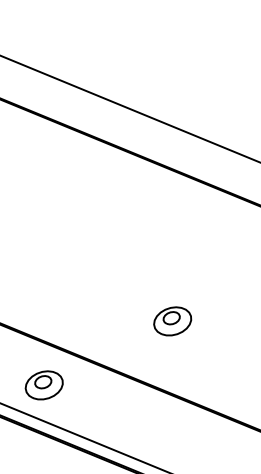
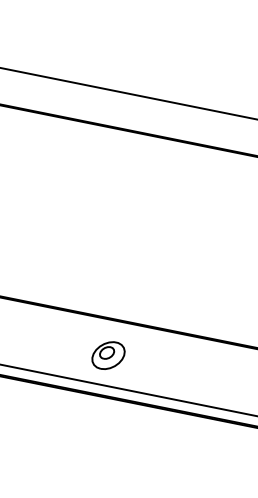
part: (172, 321) -> (211, 276), removed

